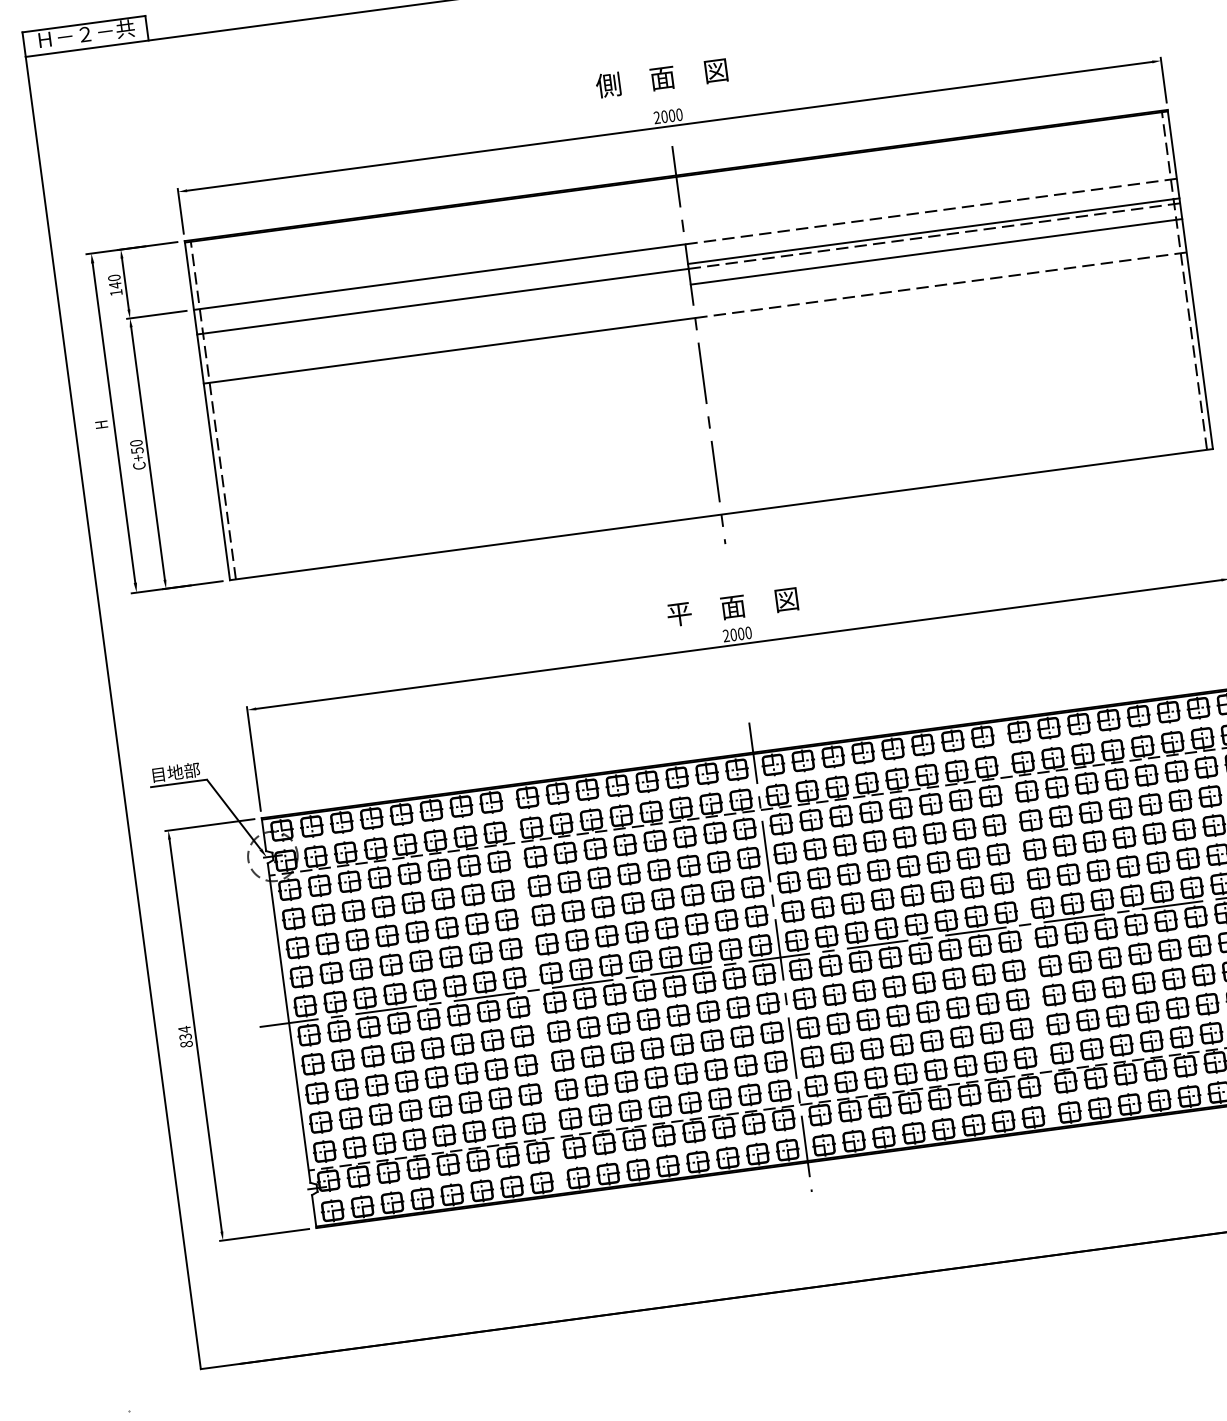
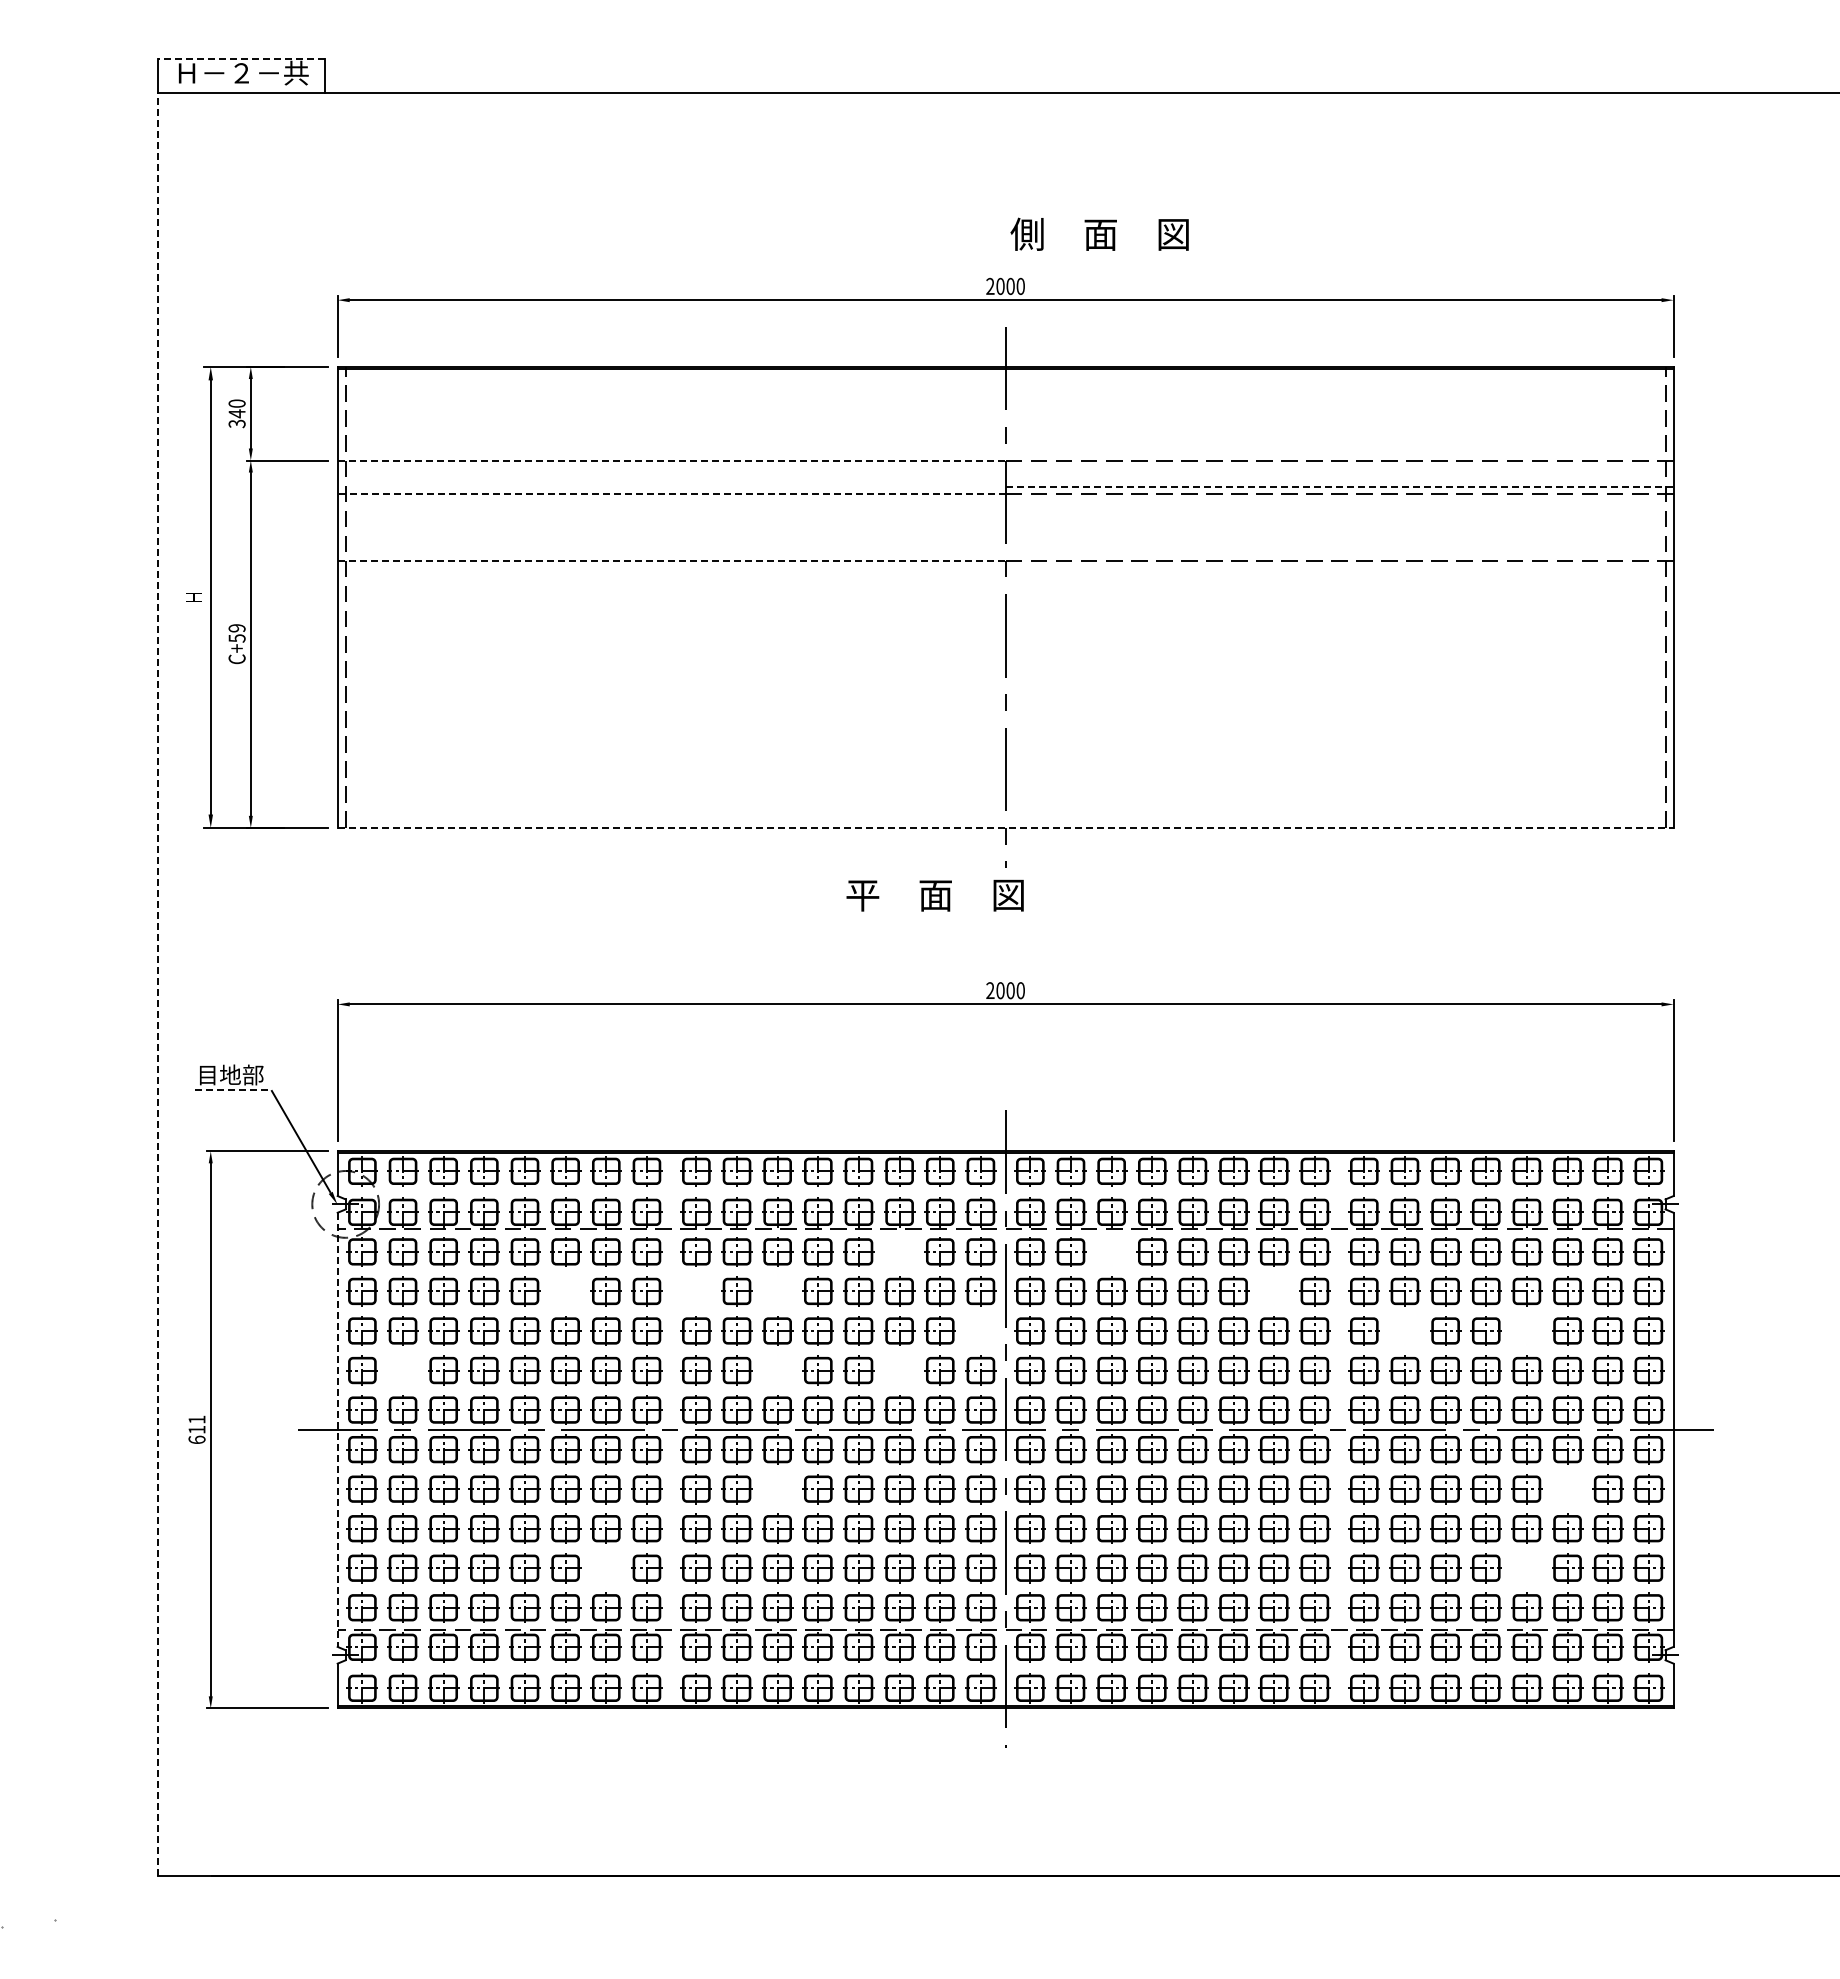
line: (83, 24) -> (241, 59), solid -> dashed
text: (661, 77) -> (1099, 233), moved
line: (933, 231) -> (1339, 487), solid -> dashed
line: (936, 252) -> (1339, 515), removed
line: (439, 277) -> (671, 460), solid -> dashed
text: (115, 292) -> (236, 423), 140 -> 340
line: (442, 301) -> (671, 493), solid -> dashed
line: (449, 350) -> (671, 560), solid -> dashed
text: (135, 443) -> (236, 628), C+50 -> C+59
line: (721, 514) -> (1005, 827), solid -> dashed
text: (732, 607) -> (934, 895), moved
line: (113, 713) -> (158, 984), solid -> dashed
line: (179, 783) -> (233, 1090), solid -> dashed
part: (840, 815) -> (1111, 1251), removed
part: (964, 829) -> (1273, 1291), removed
part: (1154, 833) -> (1526, 1330), removed
part: (684, 836) -> (899, 1251), removed
part: (1064, 845) -> (1404, 1330), removed
part: (599, 878) -> (777, 1291), removed
part: (538, 886) -> (695, 1291), removed
part: (752, 886) -> (980, 1330), removed
part: (443, 898) -> (565, 1291), removed
part: (696, 924) -> (899, 1370), removed
part: (606, 936) -> (777, 1370), removed
part: (1199, 946) -> (1567, 1489), removed
part: (330, 973) -> (402, 1370), removed
part: (1177, 1008) -> (1526, 1568), removed
line: (289, 1023) -> (337, 1430), solid -> dashed
part: (618, 1023) -> (777, 1489), removed
text: (185, 1036) -> (196, 1429), 834 -> 611
part: (499, 1098) -> (605, 1568), removed

